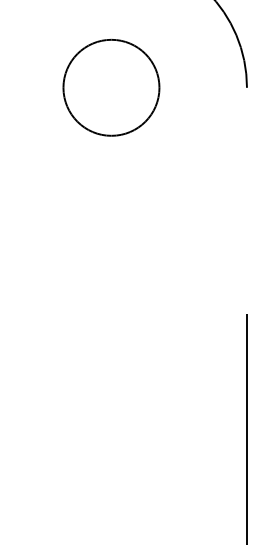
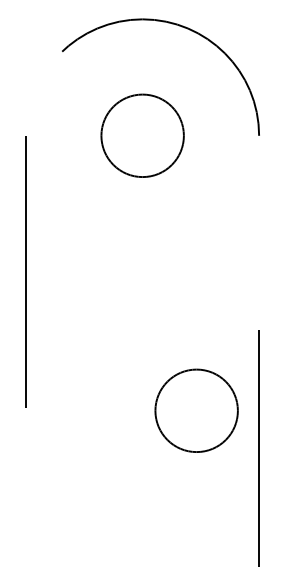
circle: (174, 407) -> (196, 410), added

